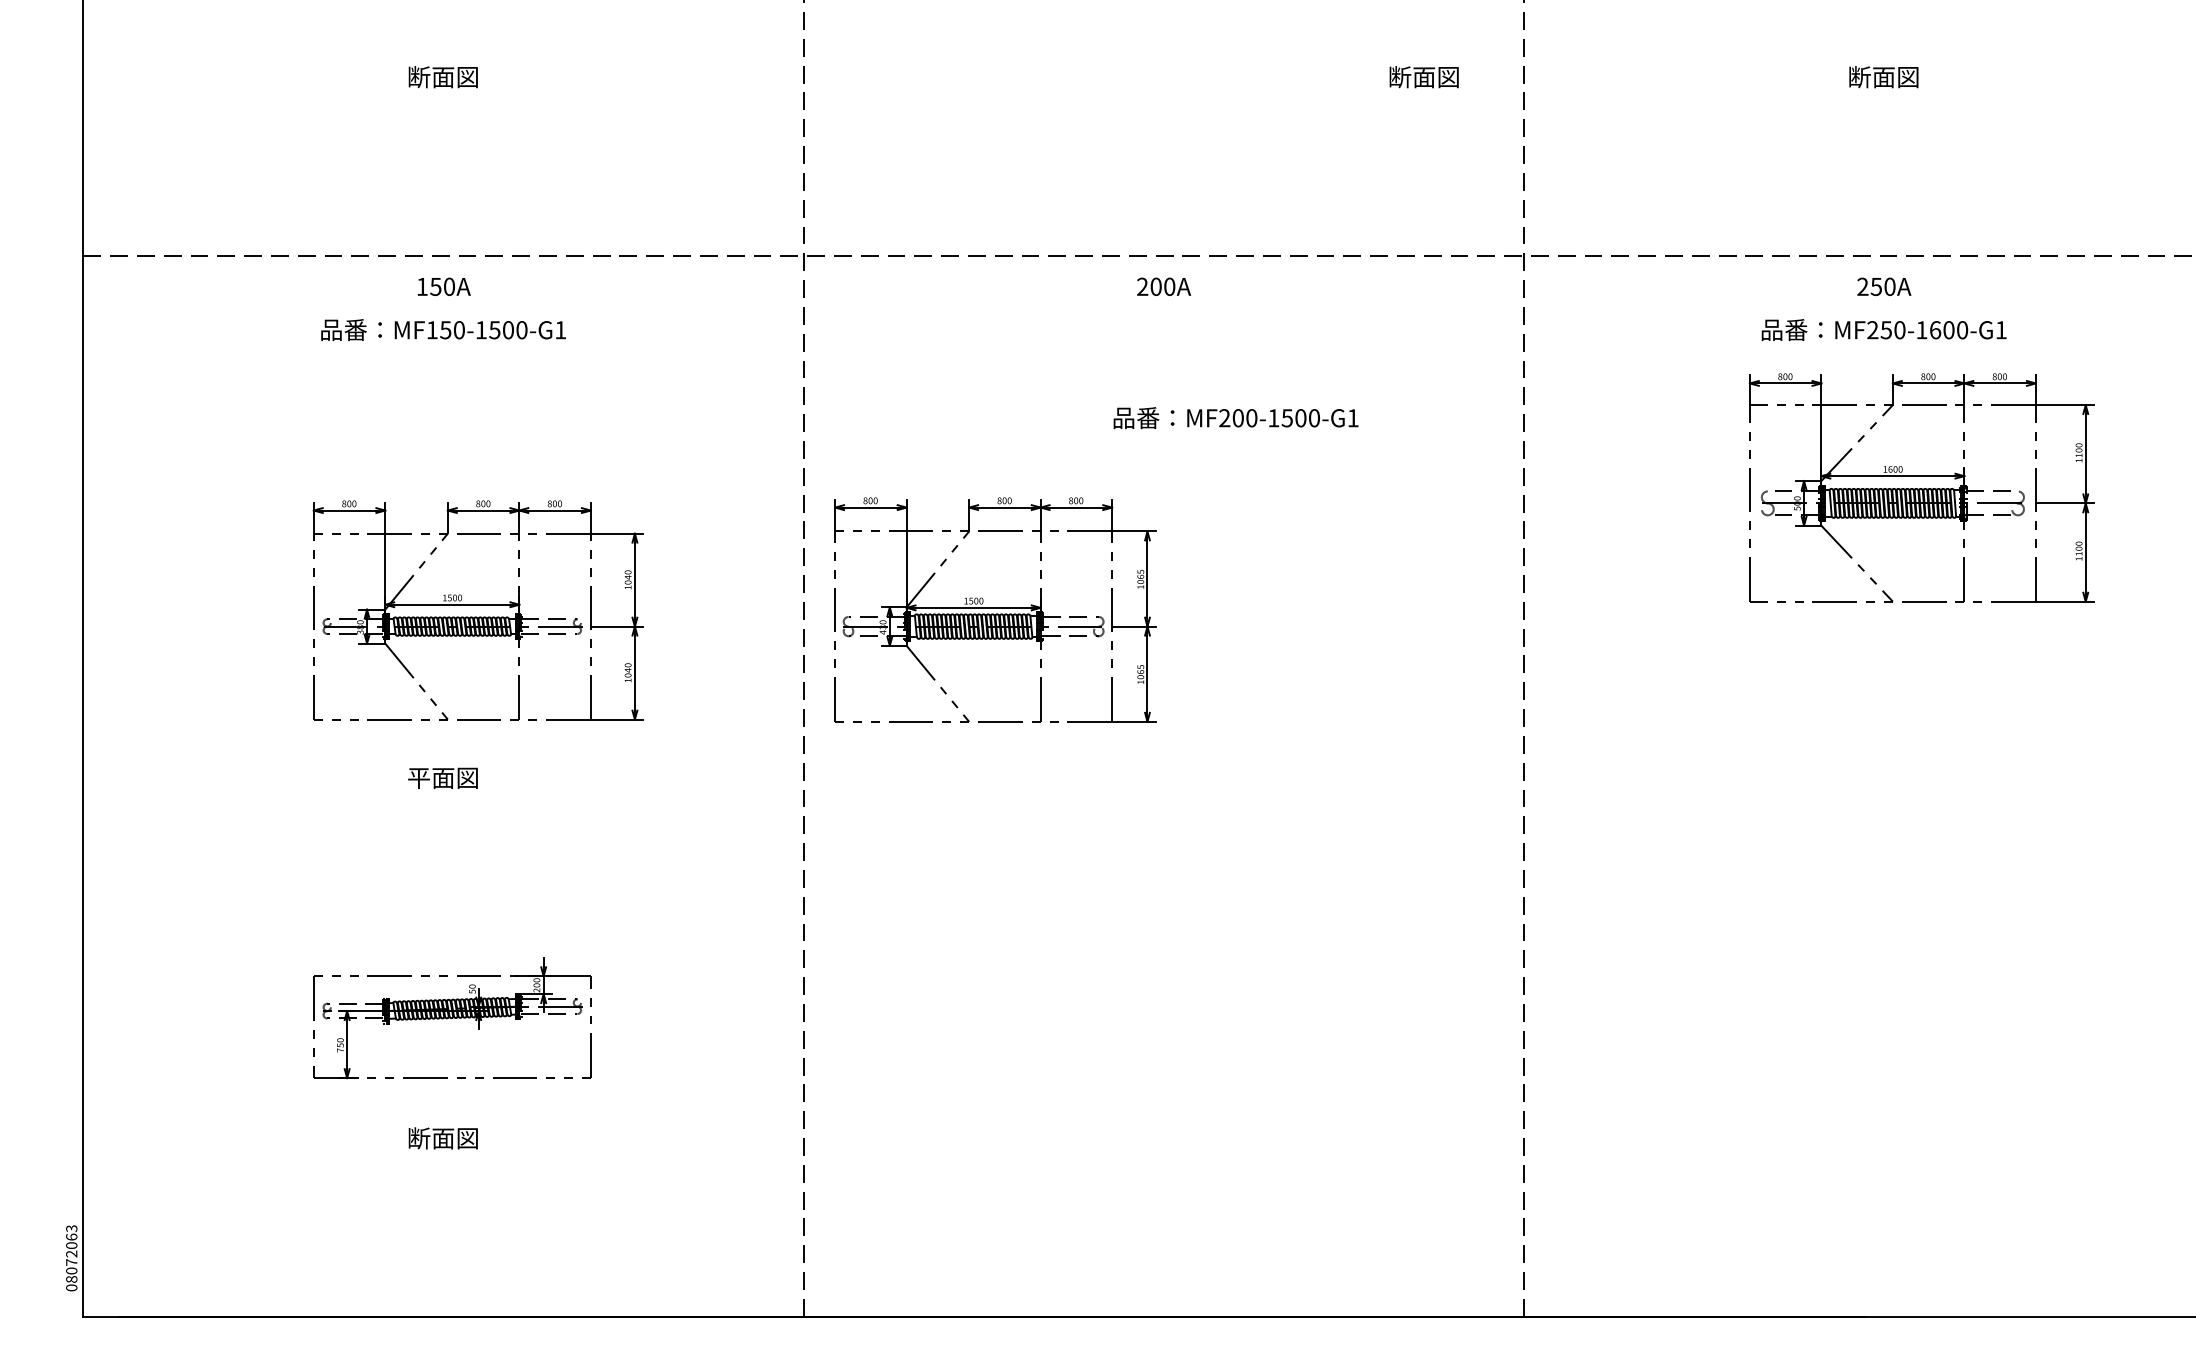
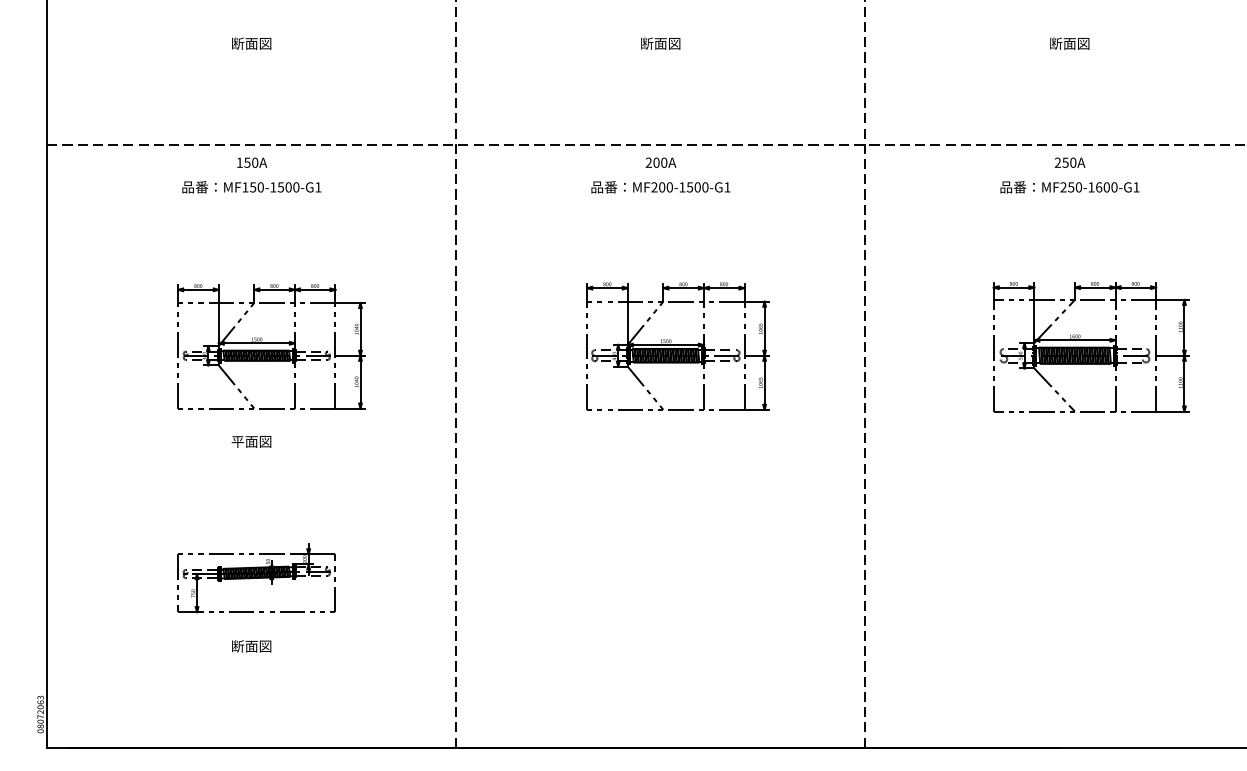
text: (1423, 76) -> (660, 43), moved
text: (1235, 418) -> (660, 187), moved
part: (1920, 488) -> (1090, 347), moved
part: (994, 610) -> (677, 346), moved

